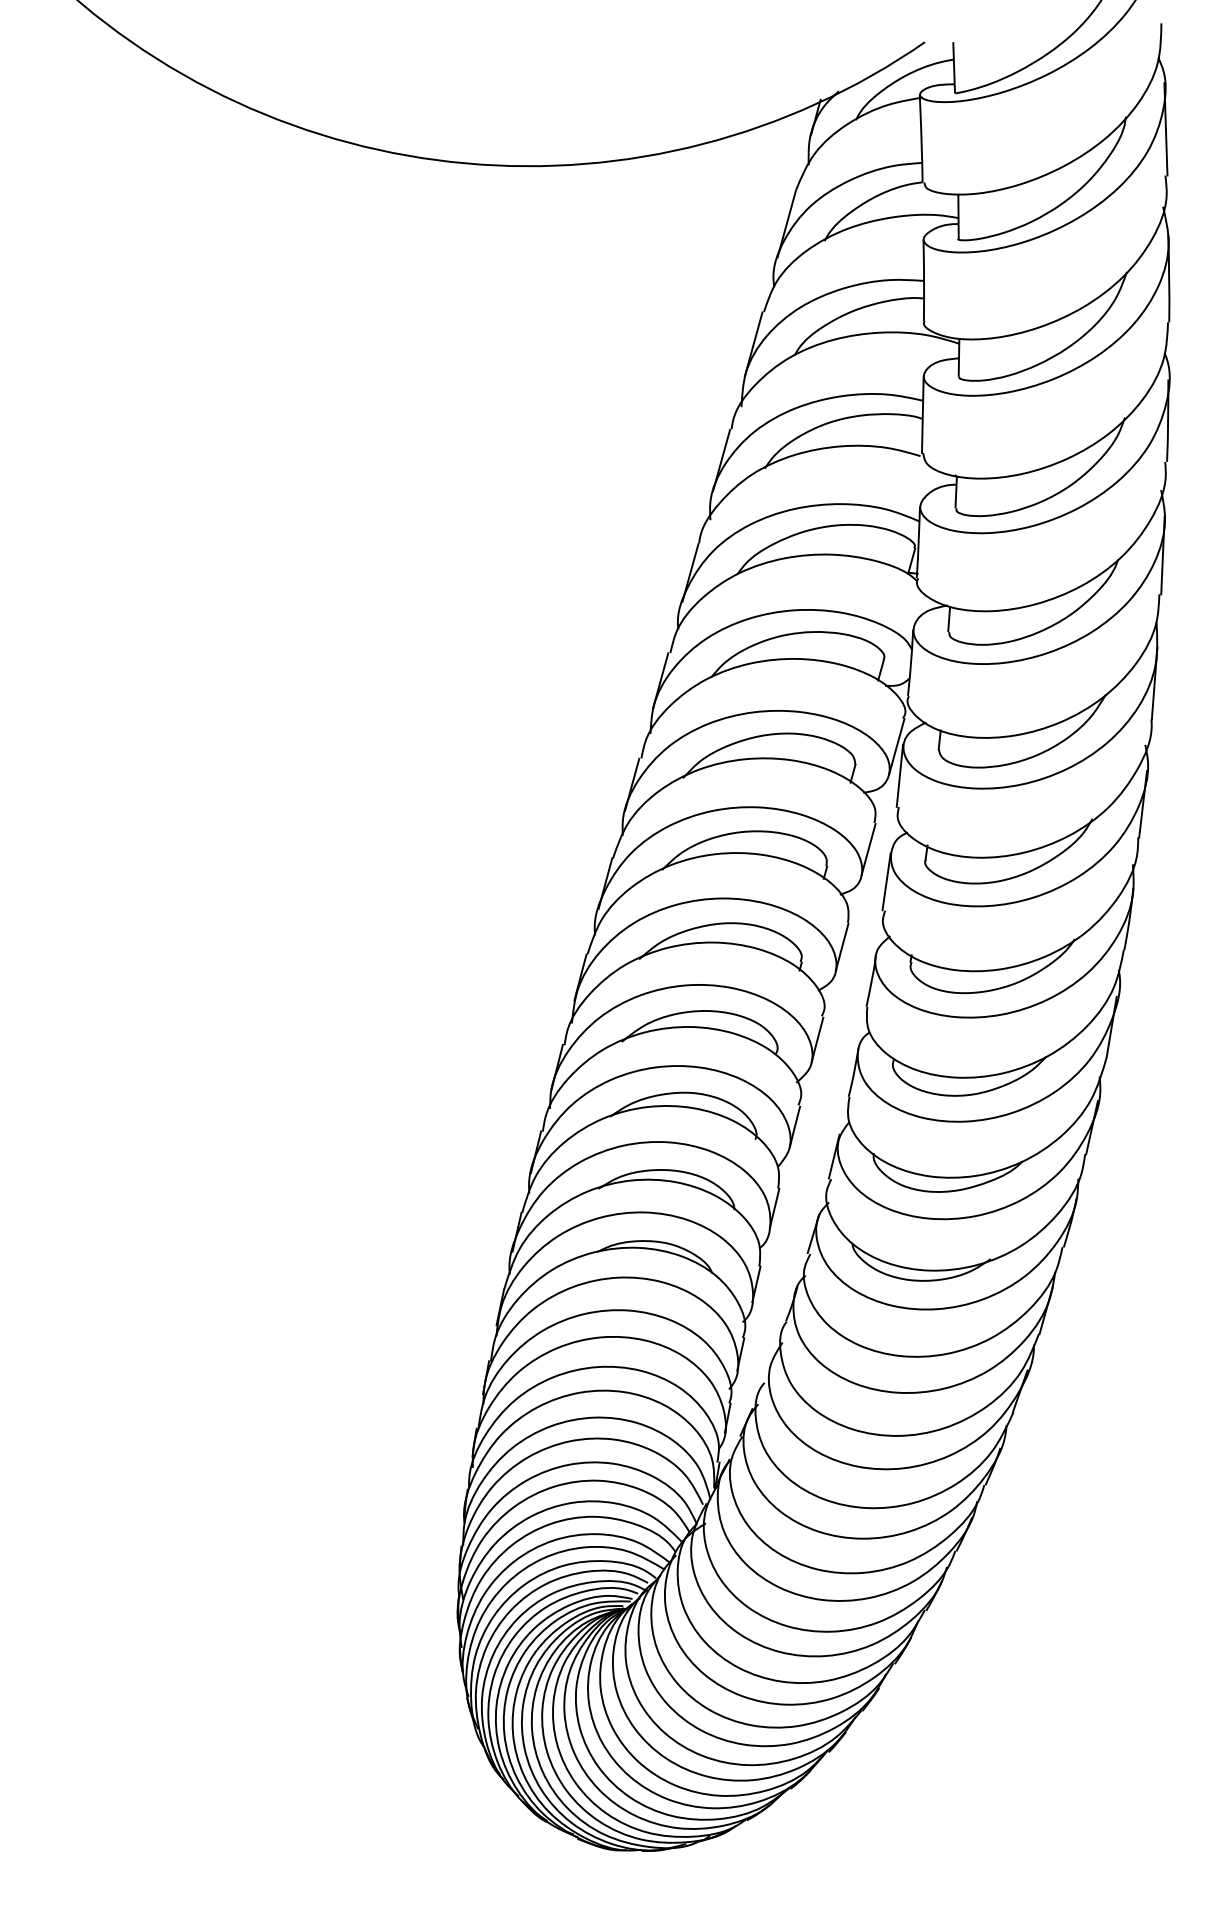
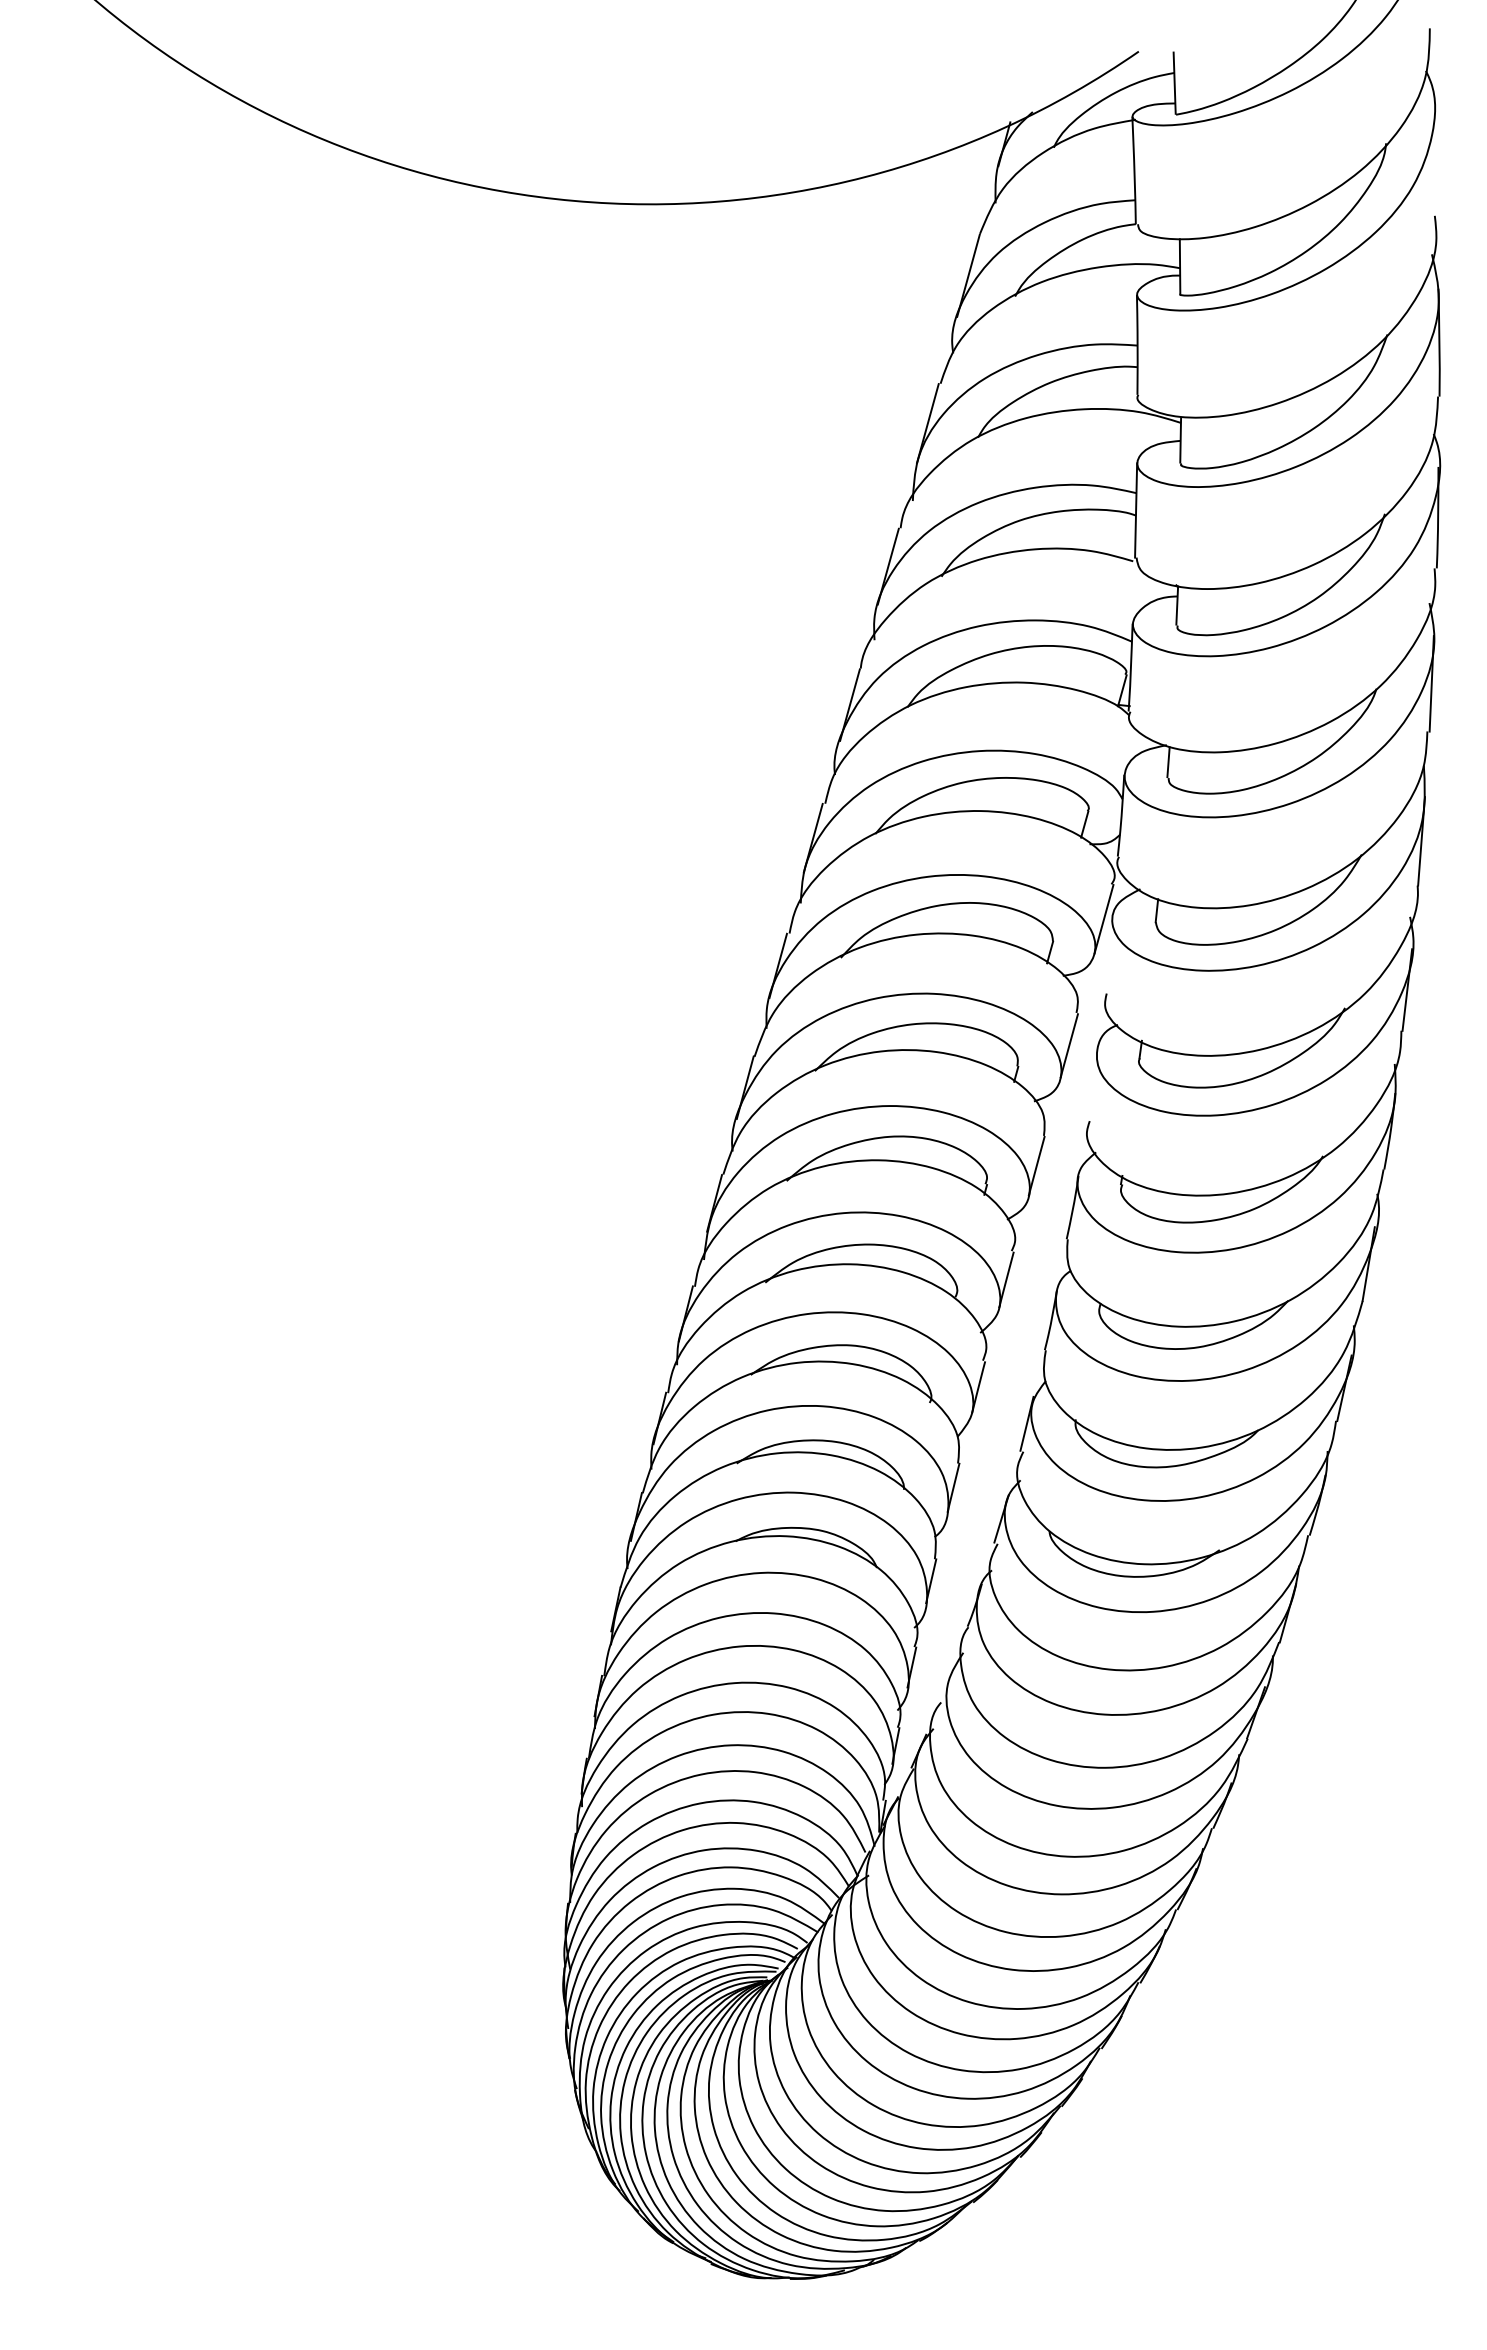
line: (1165, 129) -> (1435, 158), removed
line: (899, 775) -> (1107, 954), removed
line: (886, 881) -> (1091, 1085), removed

